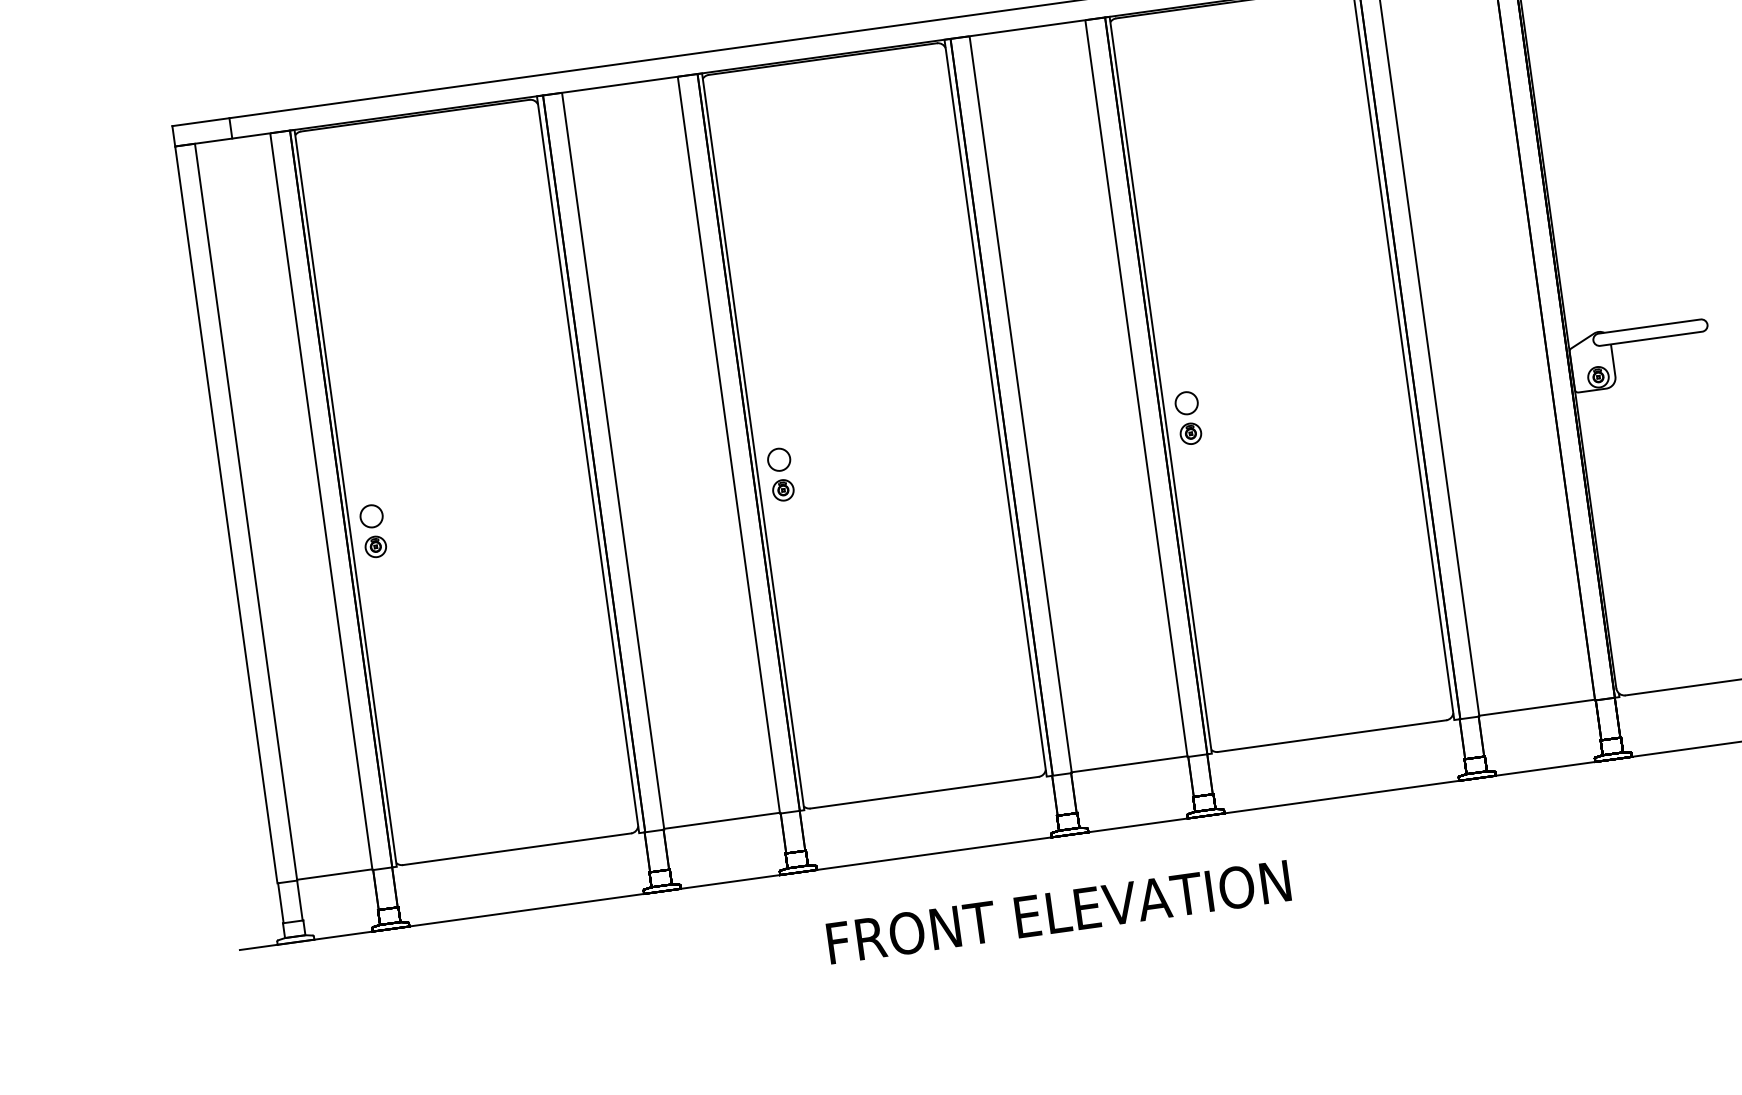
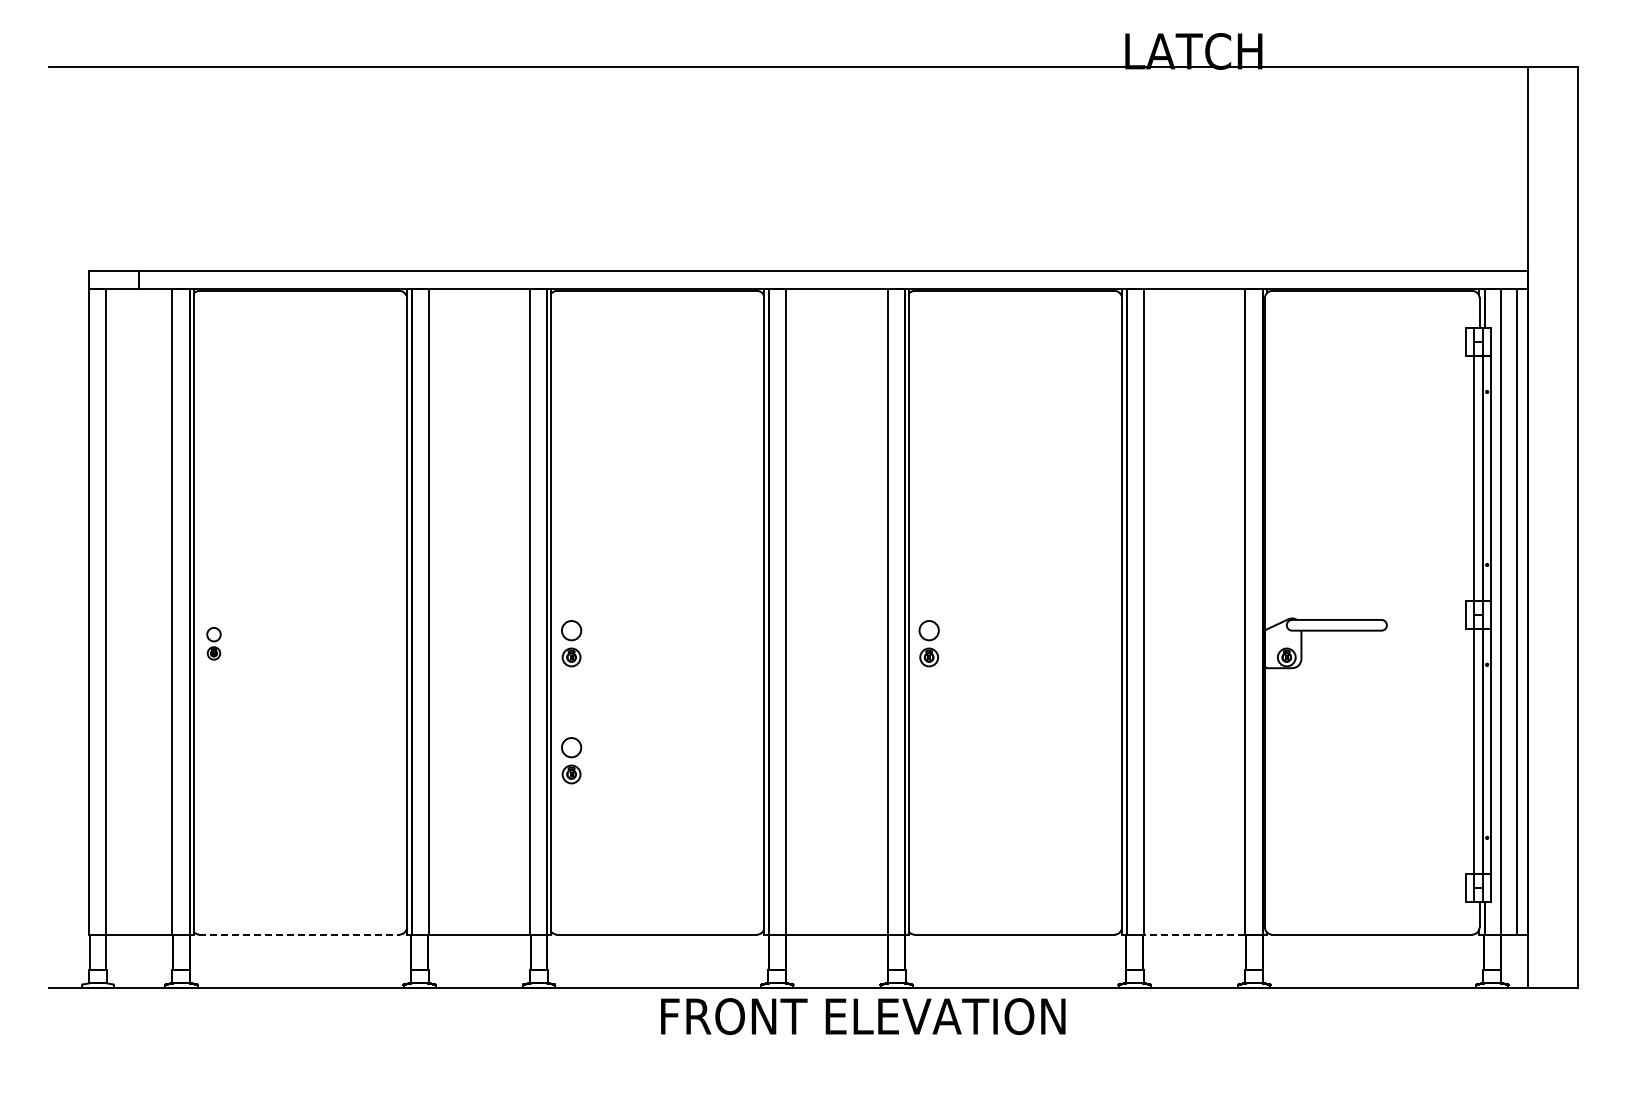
part: (373, 531) -> (213, 643), size x0.7
part: (799, 607) -> (571, 760), added
line: (1537, 707) -> (1194, 934), solid -> dashed
line: (517, 849) -> (299, 934), solid -> dashed
text: (1059, 912) -> (863, 1016), moved

